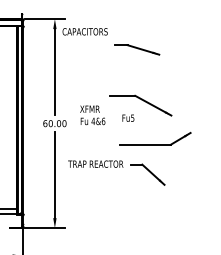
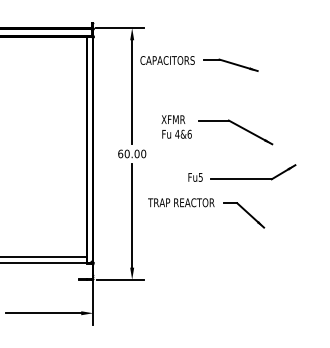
text: (85, 31) -> (167, 60), moved
text: (92, 114) -> (176, 126), moved
text: (128, 118) -> (195, 177), moved

